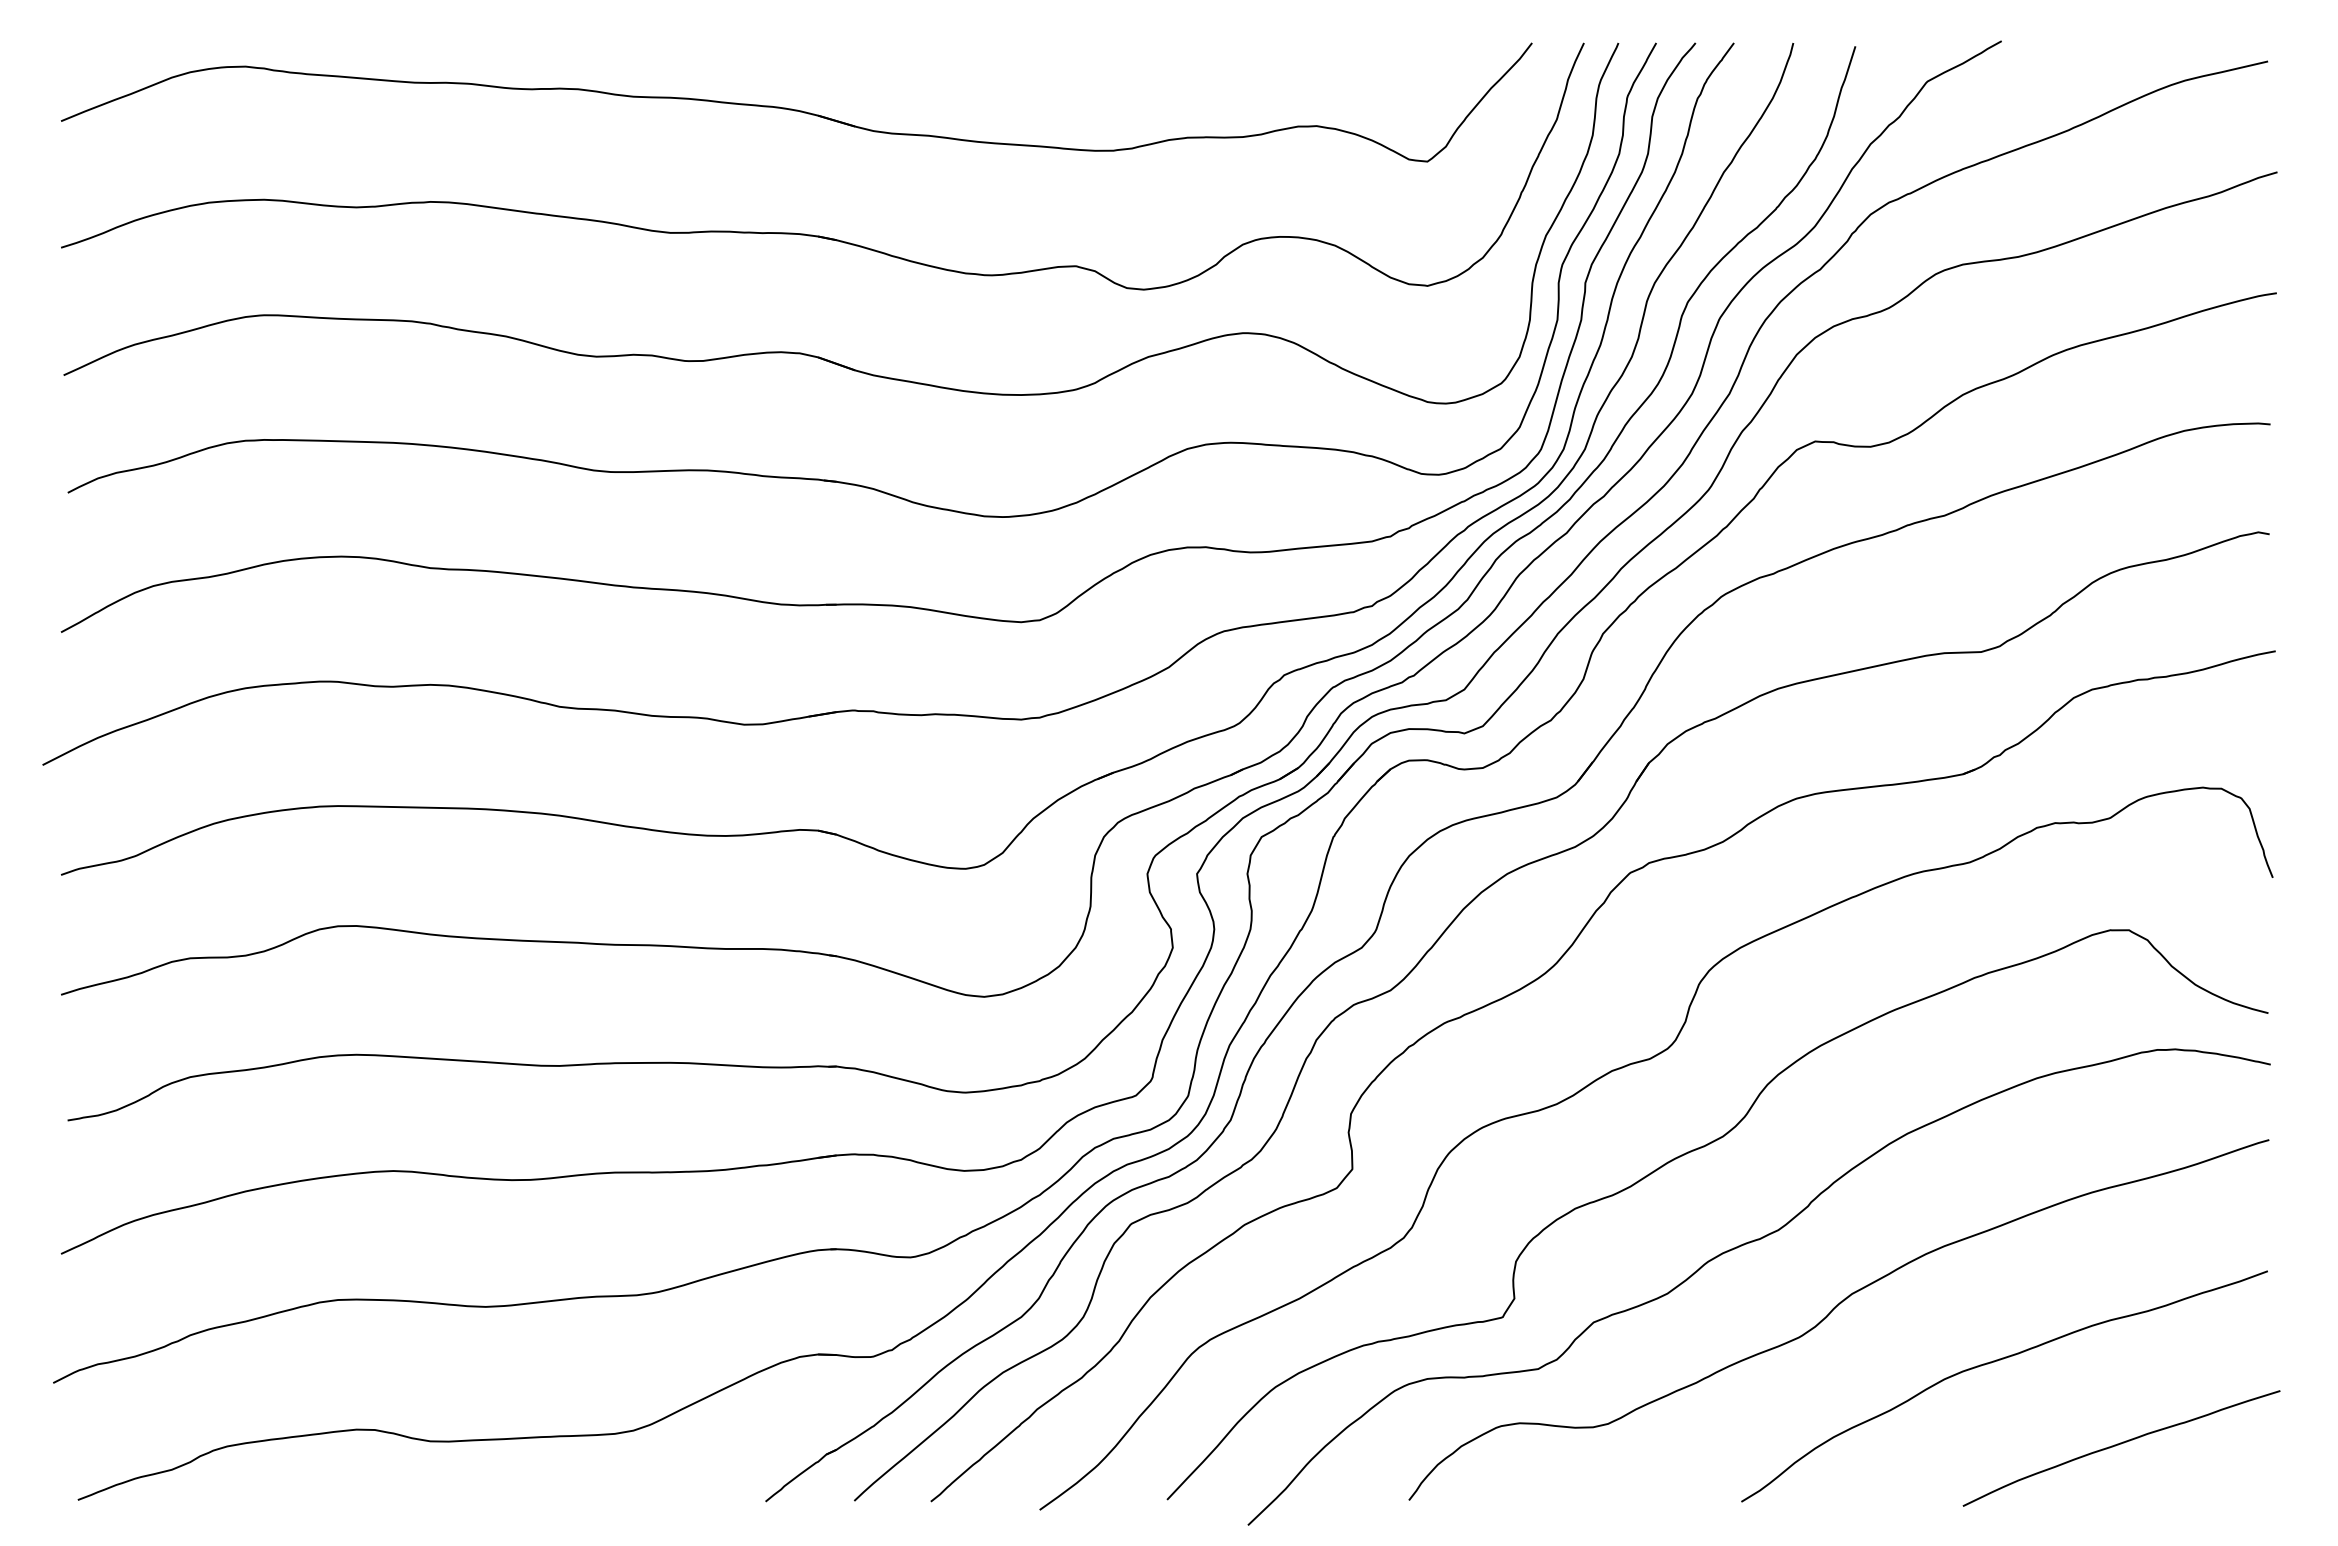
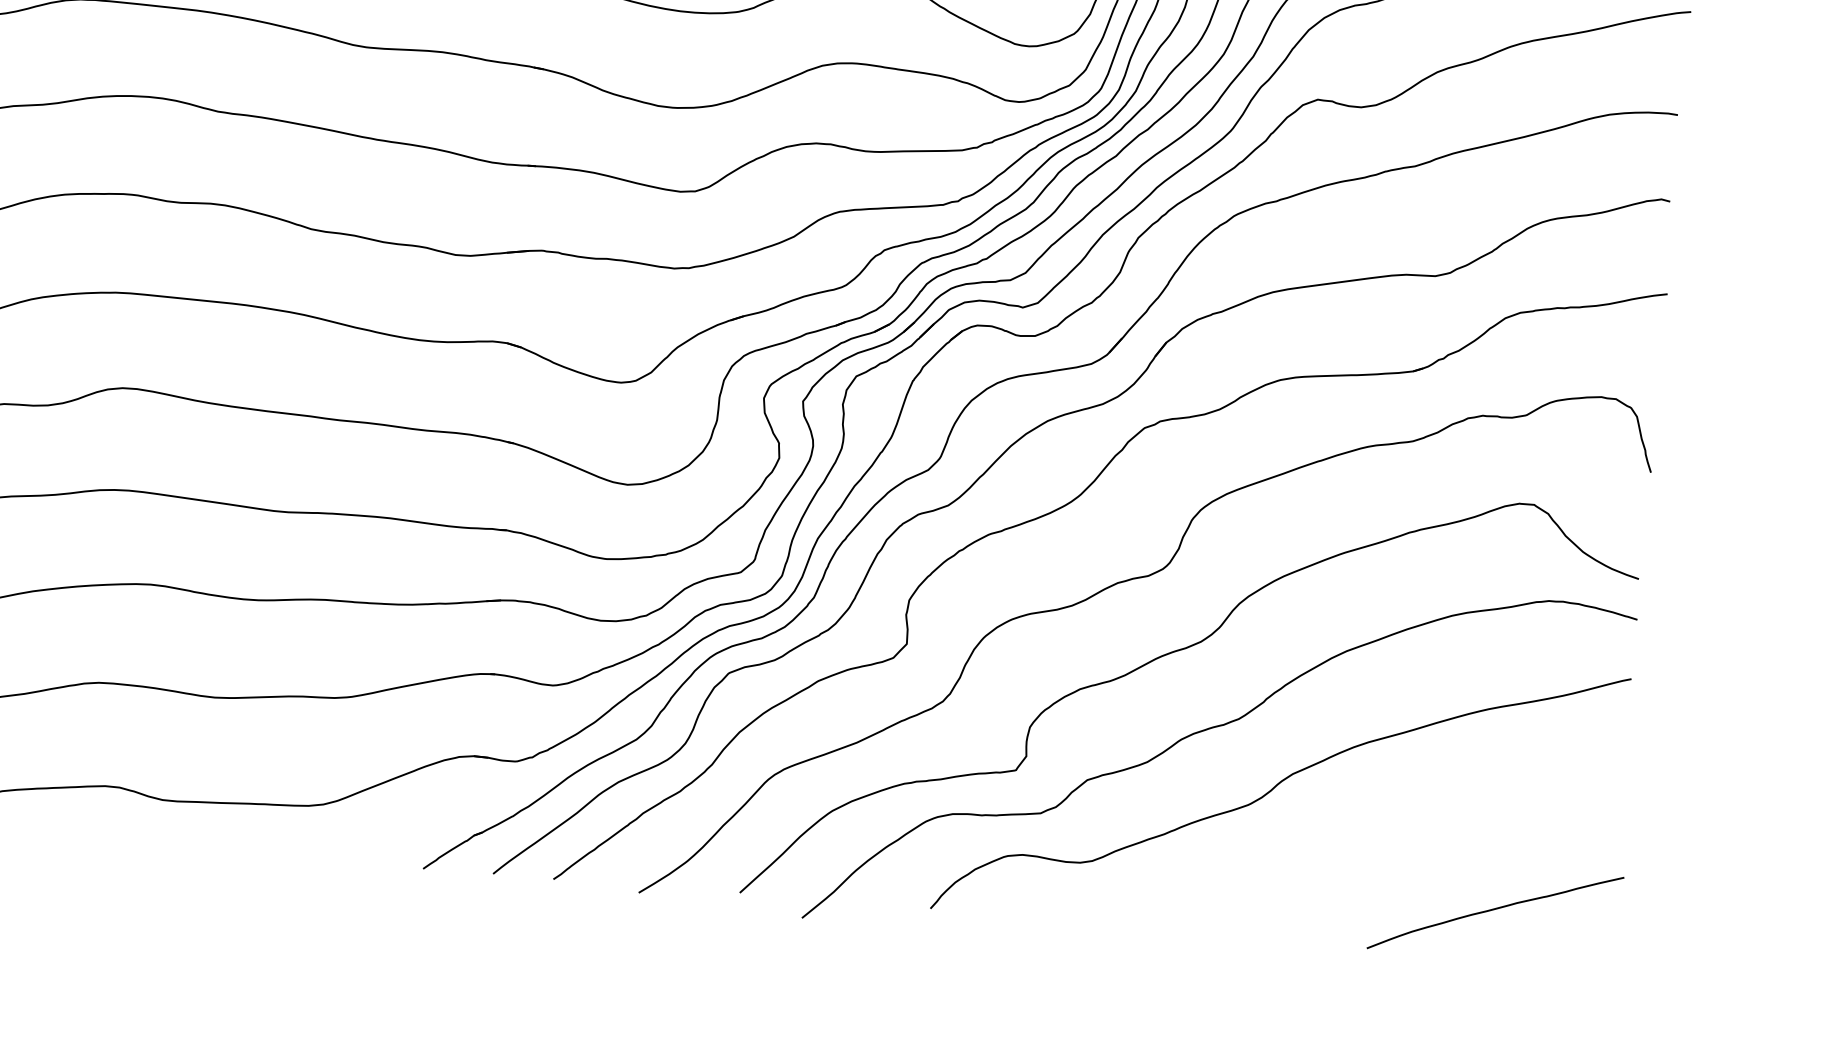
curve: (1997, 1361) -> (1403, 836), removed

